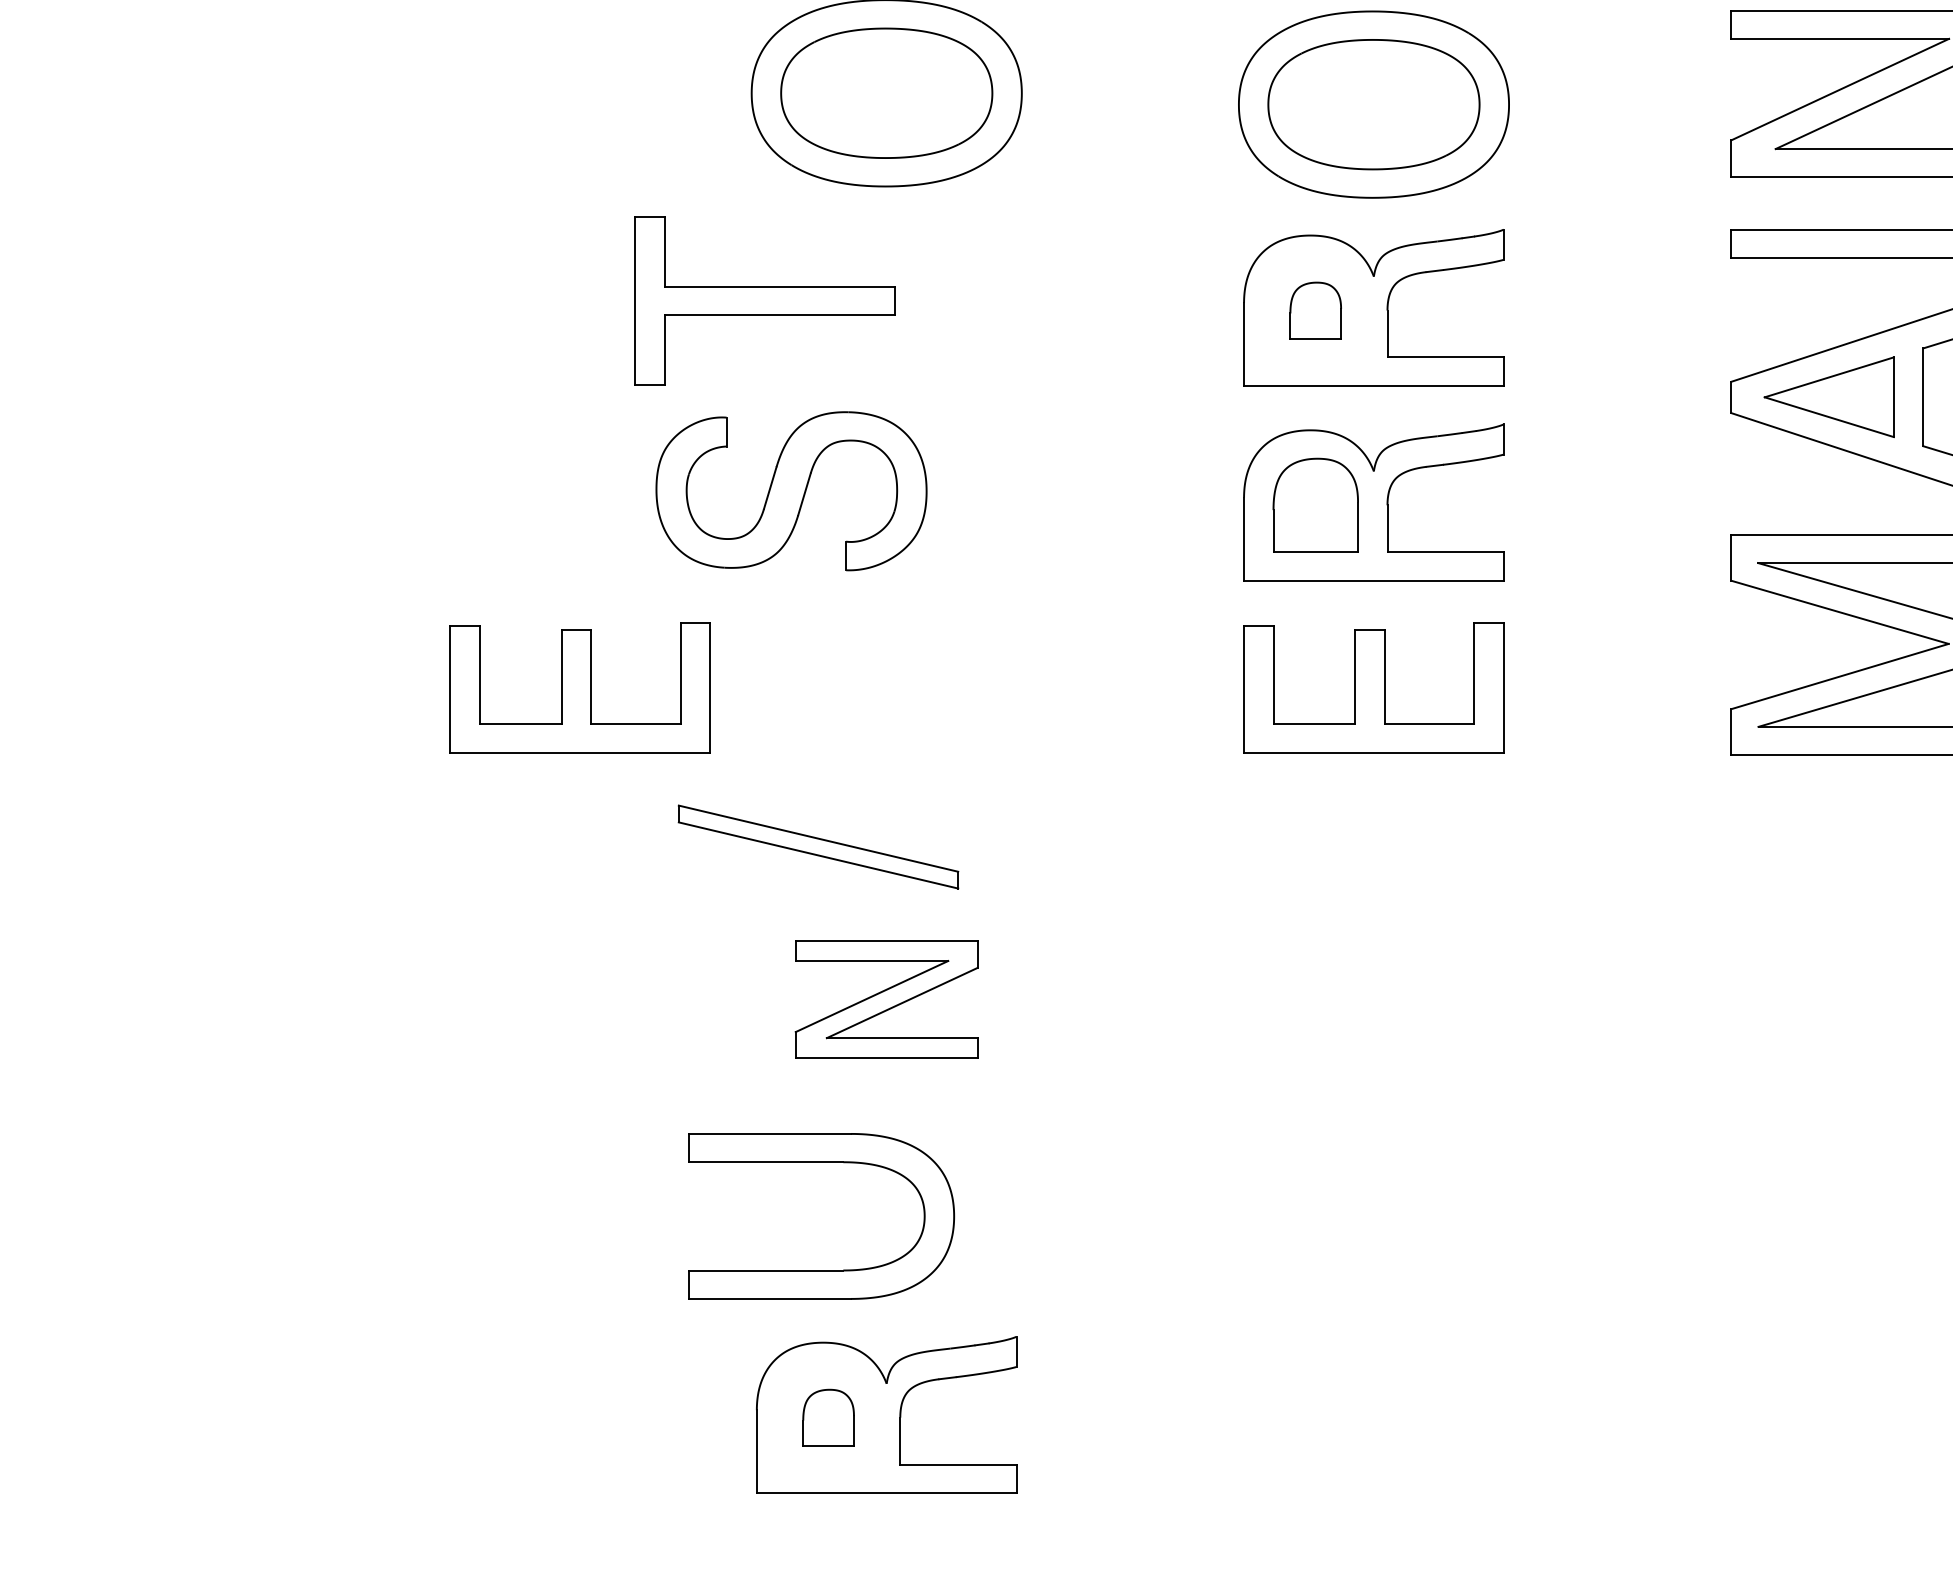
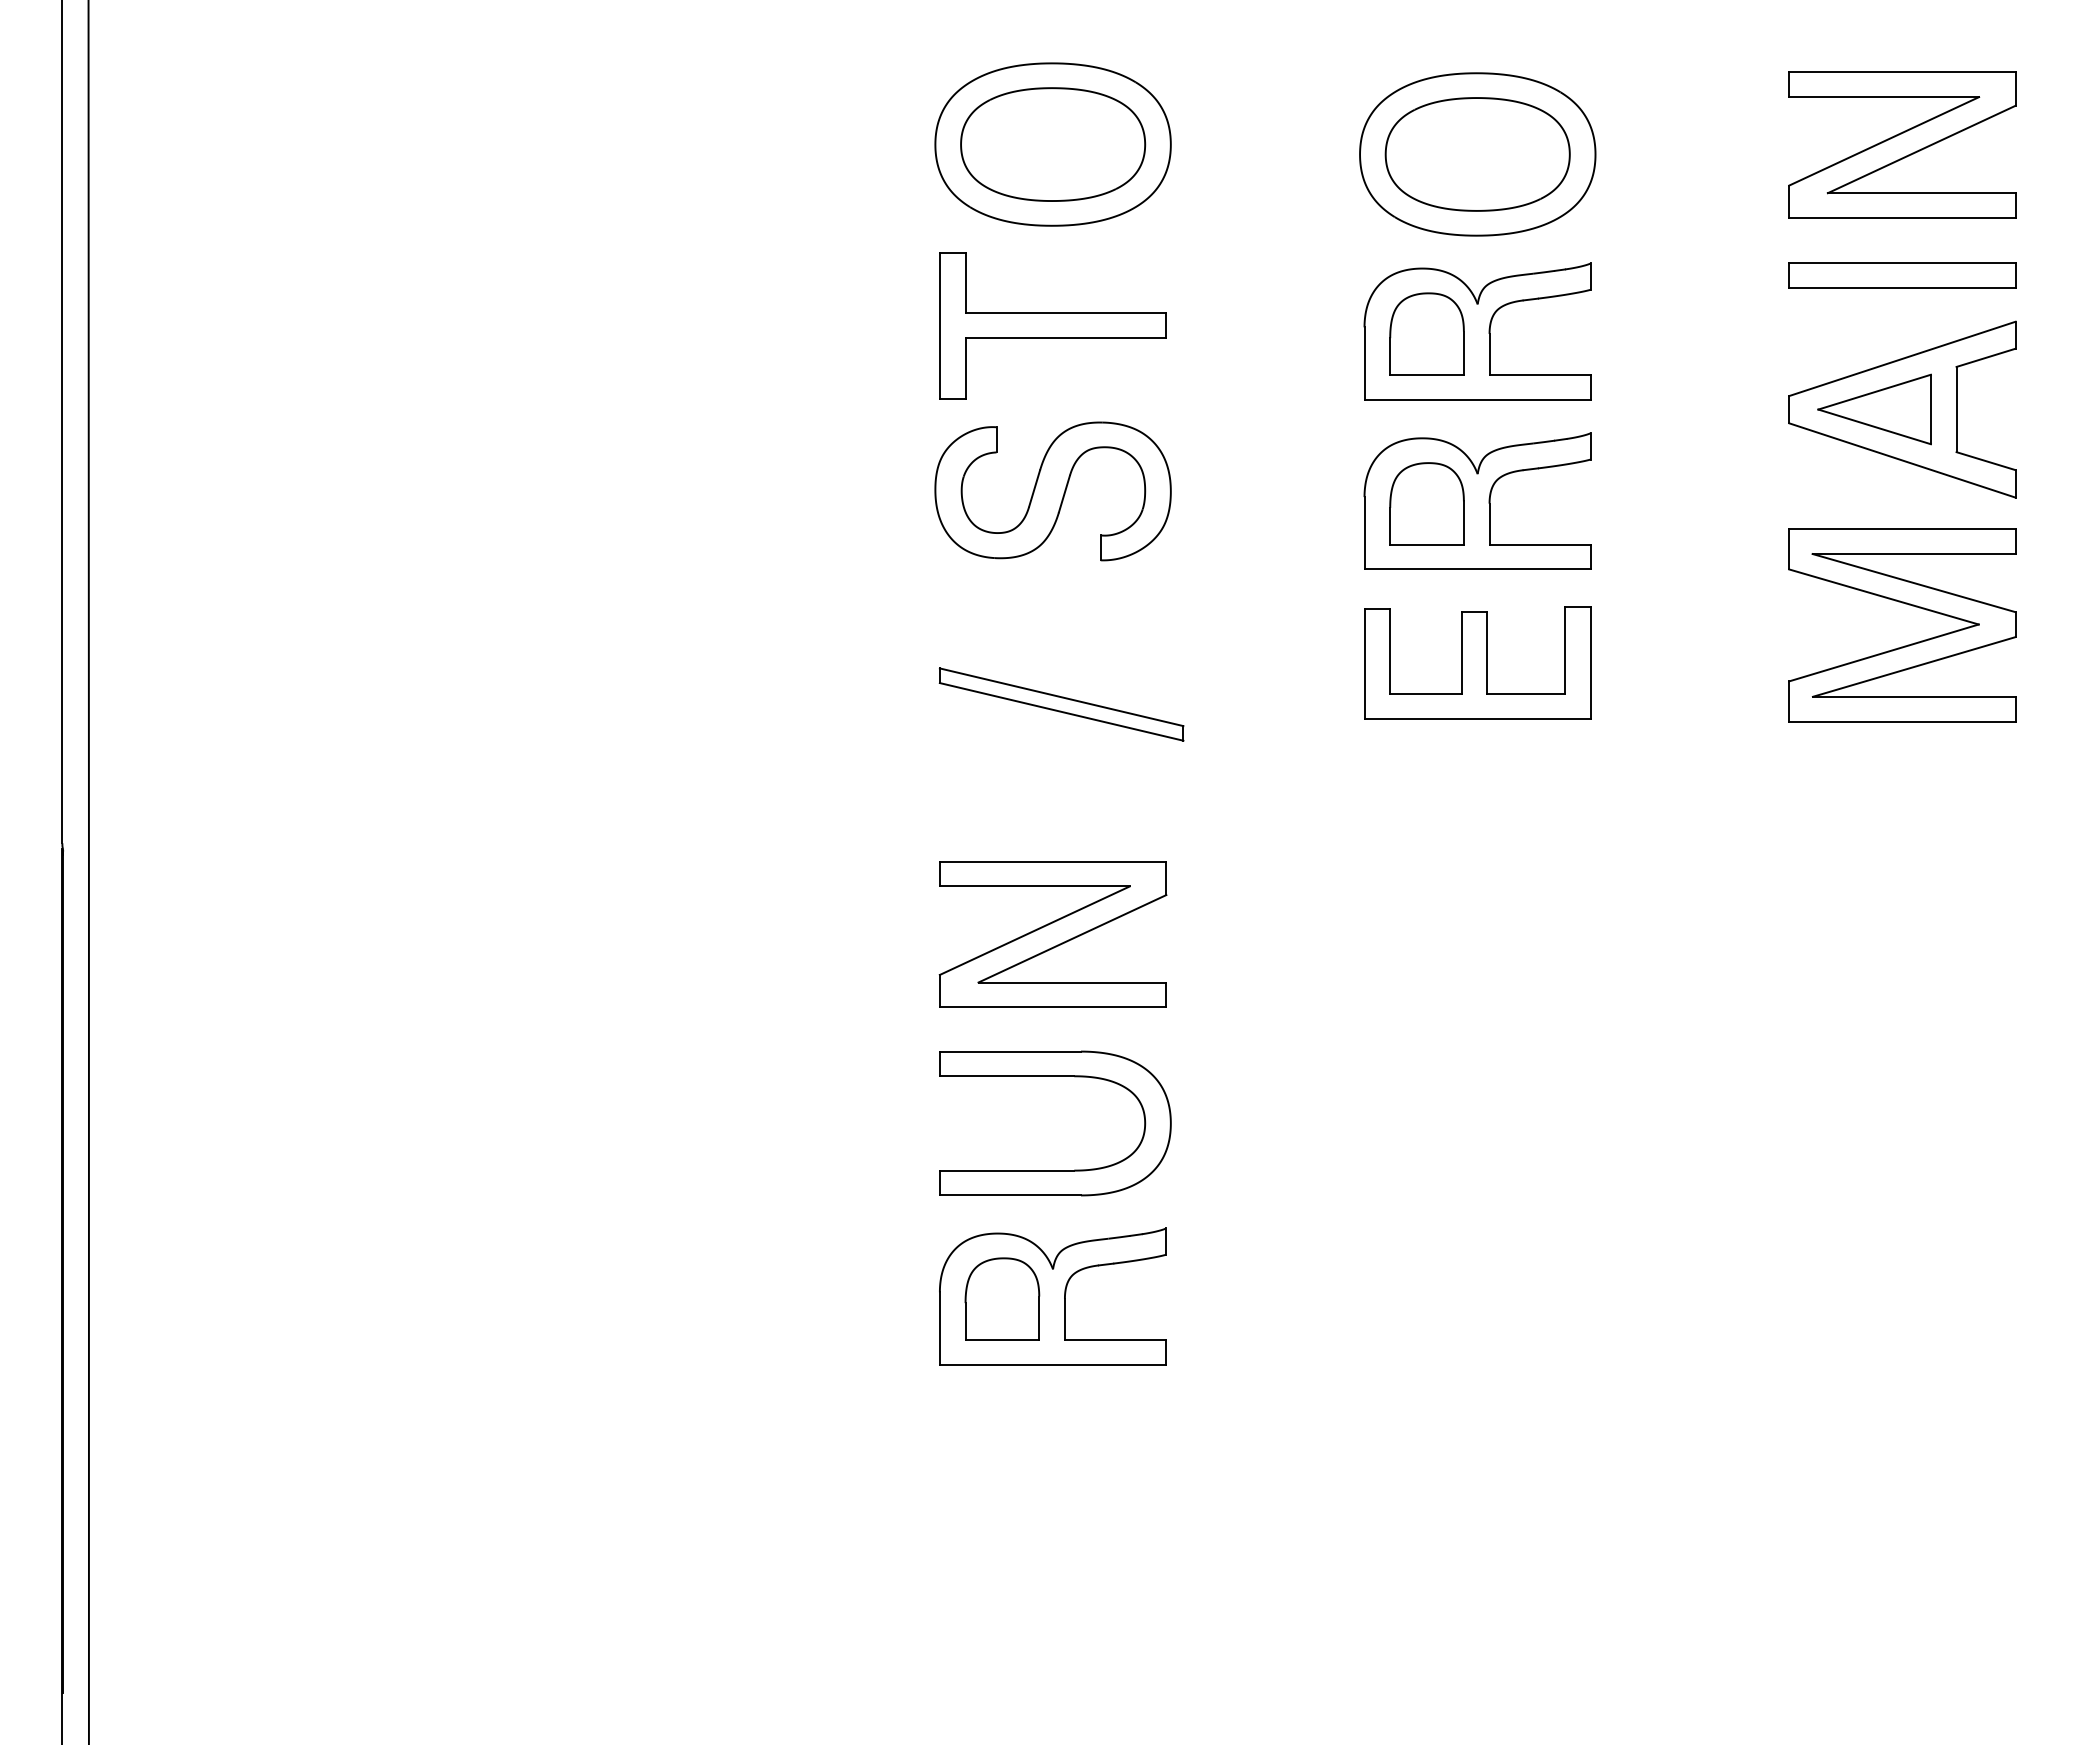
part: (764, 300) -> (1052, 325), moved
part: (1315, 310) -> (1426, 333), size x1.67
part: (790, 491) -> (1052, 491), moved
part: (579, 687) -> (785, 662), removed
part: (818, 846) -> (1061, 704), moved
part: (886, 999) -> (1052, 934), size x1.43
part: (821, 1162) -> (1055, 1076), moved
part: (828, 1417) -> (1002, 1298), size x1.67

